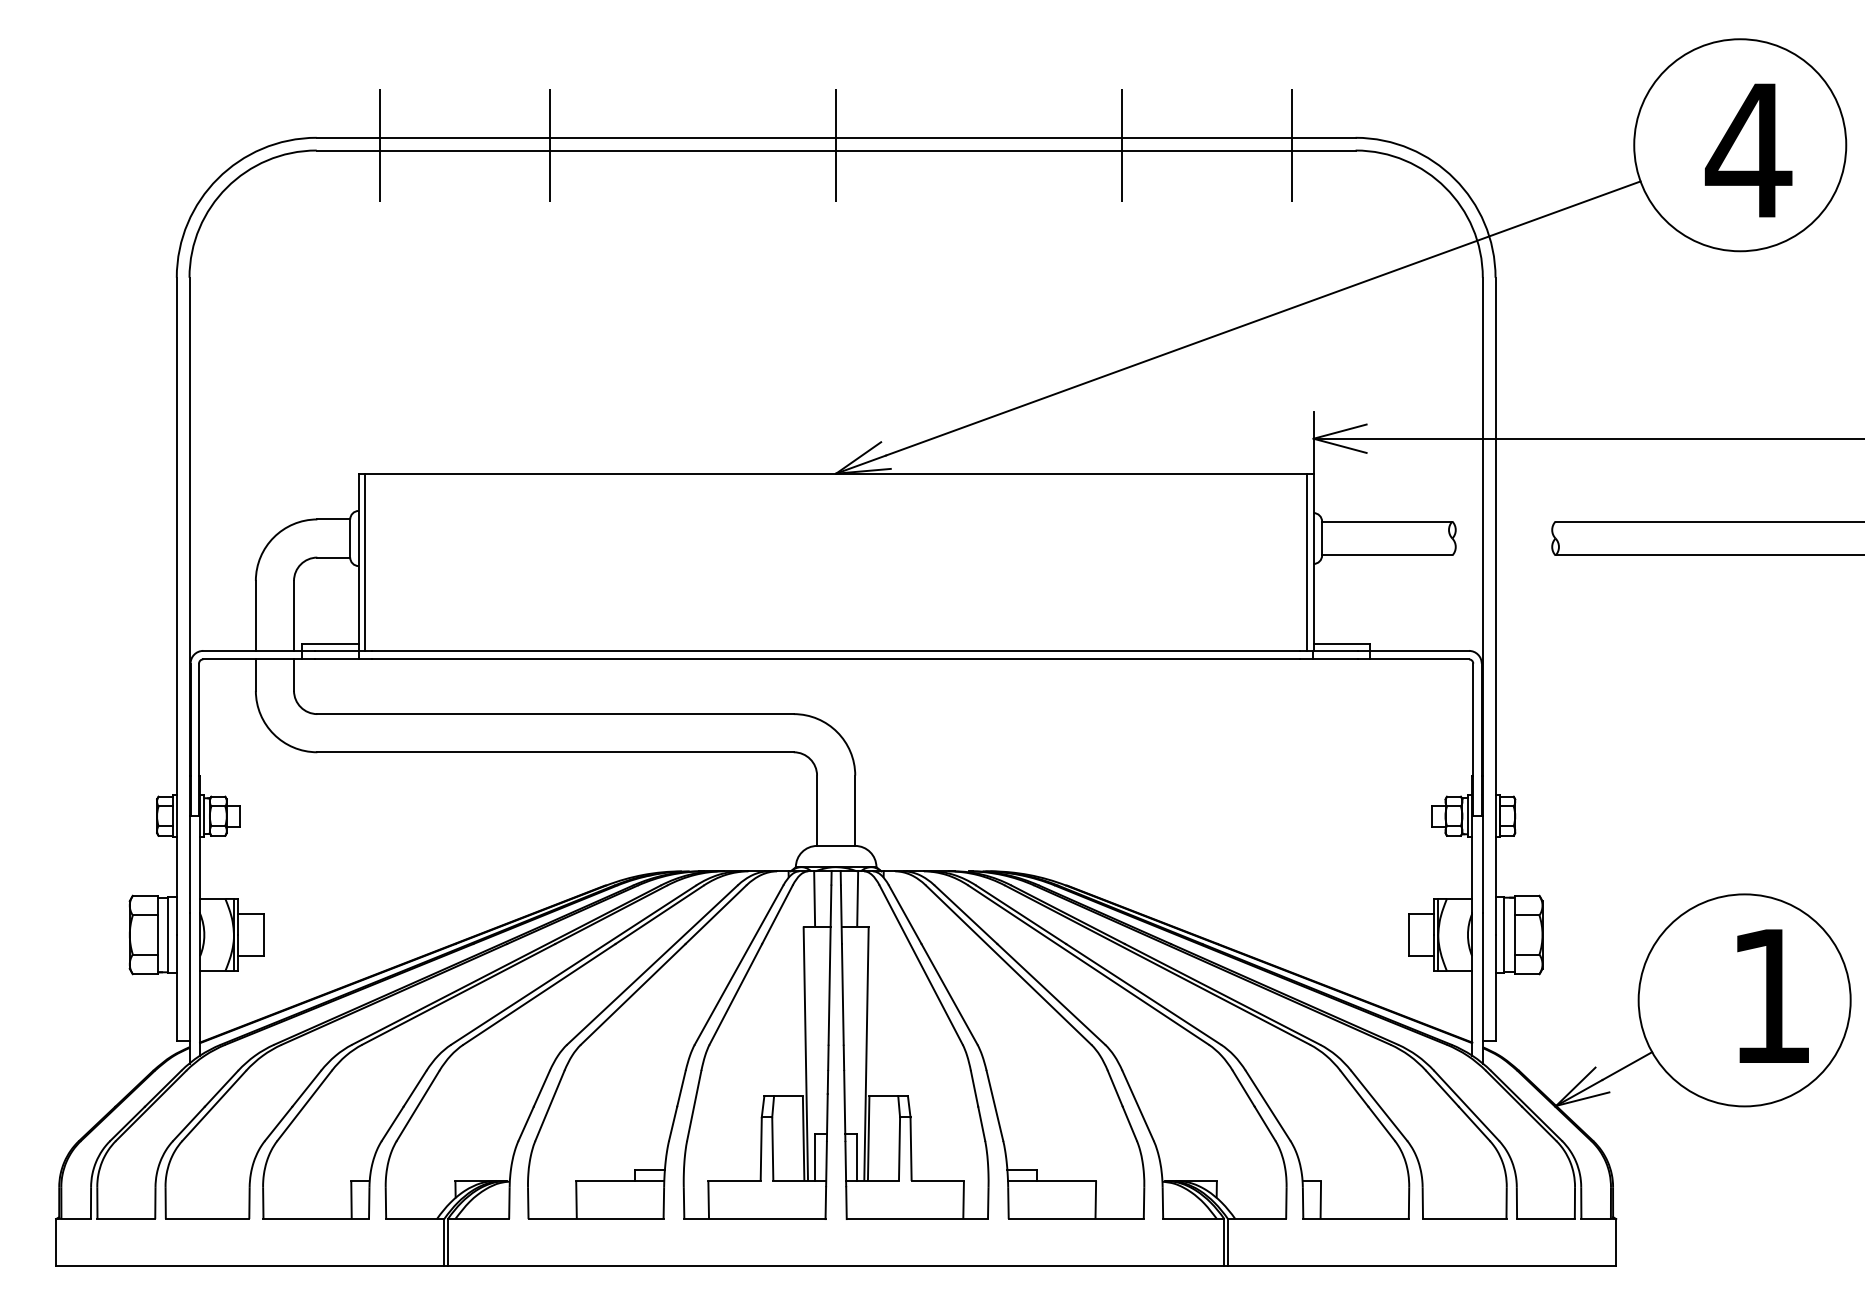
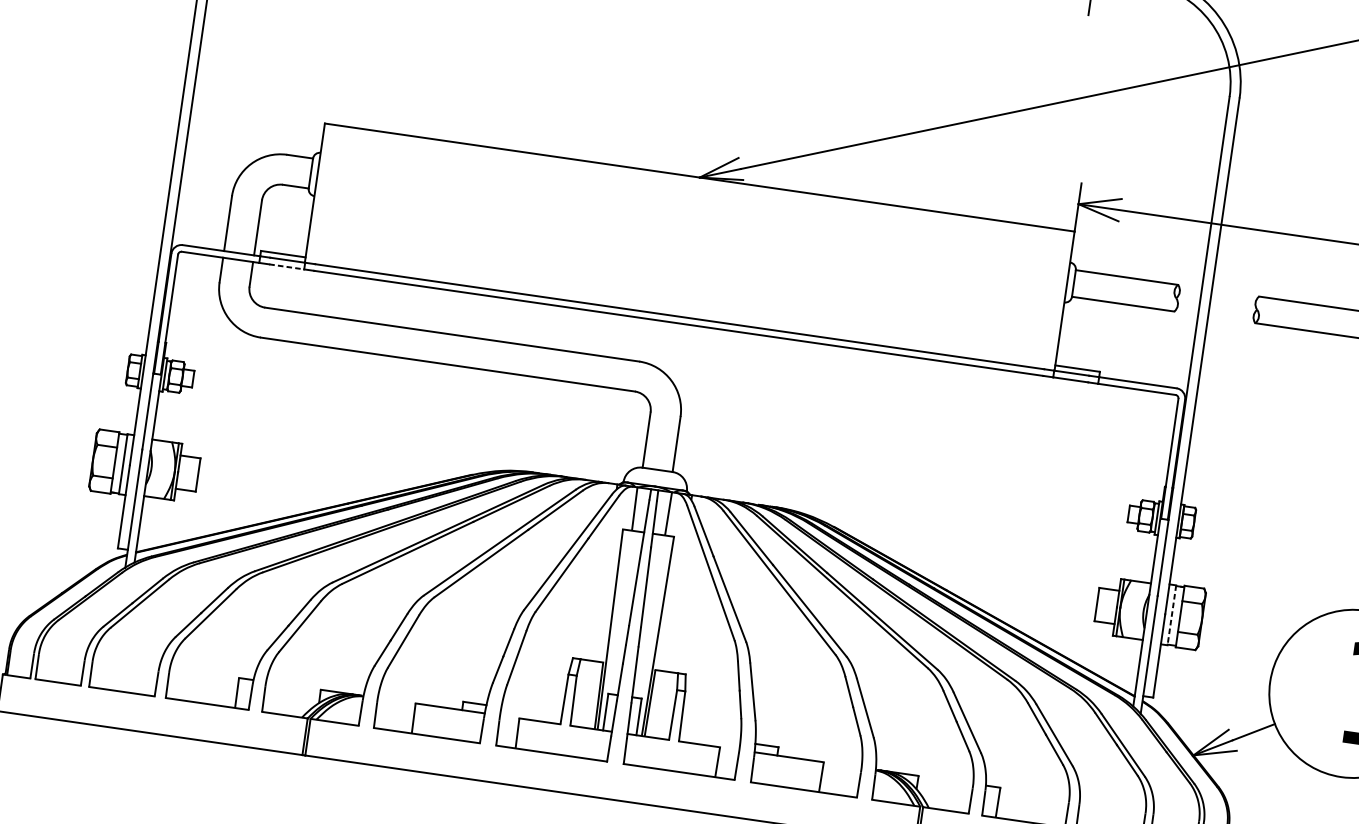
line: (365, 561) -> (320, 193), removed
line: (1306, 561) -> (1059, 299), removed
line: (337, 659) -> (287, 267), solid -> dashed
line: (1504, 935) -> (1172, 615), solid -> dashed

